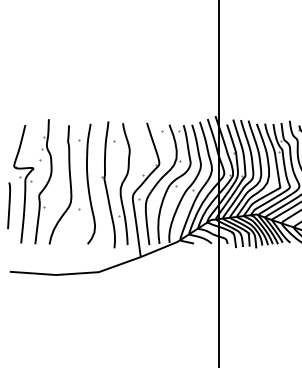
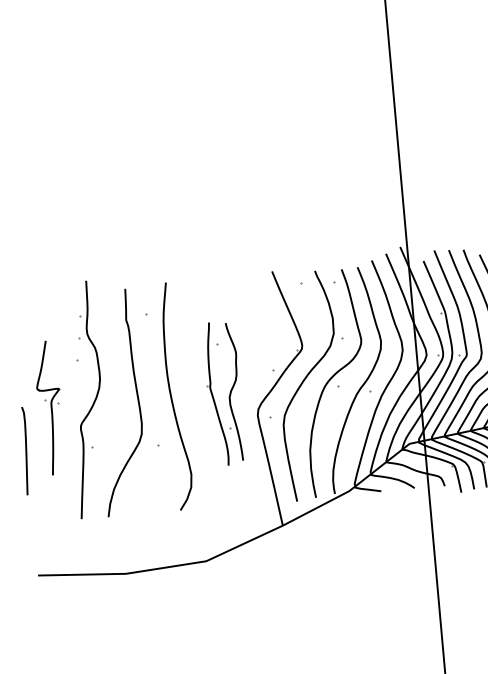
part: (23, 184) -> (49, 408), size x0.6
part: (115, 184) -> (222, 392), size x0.6

